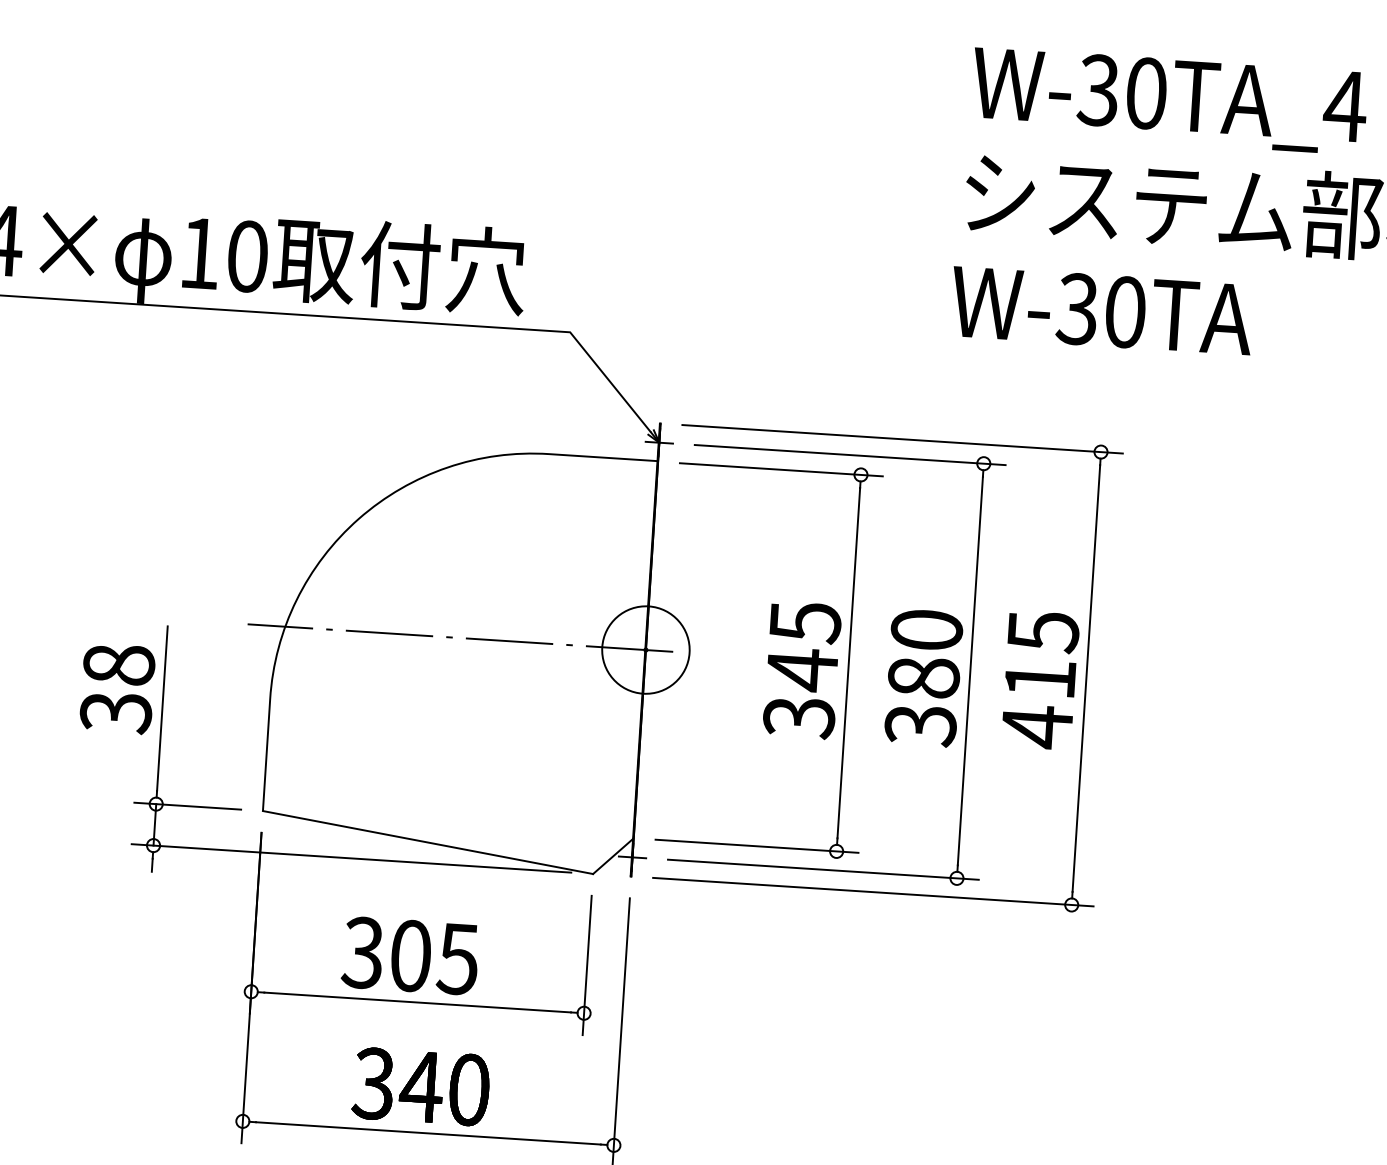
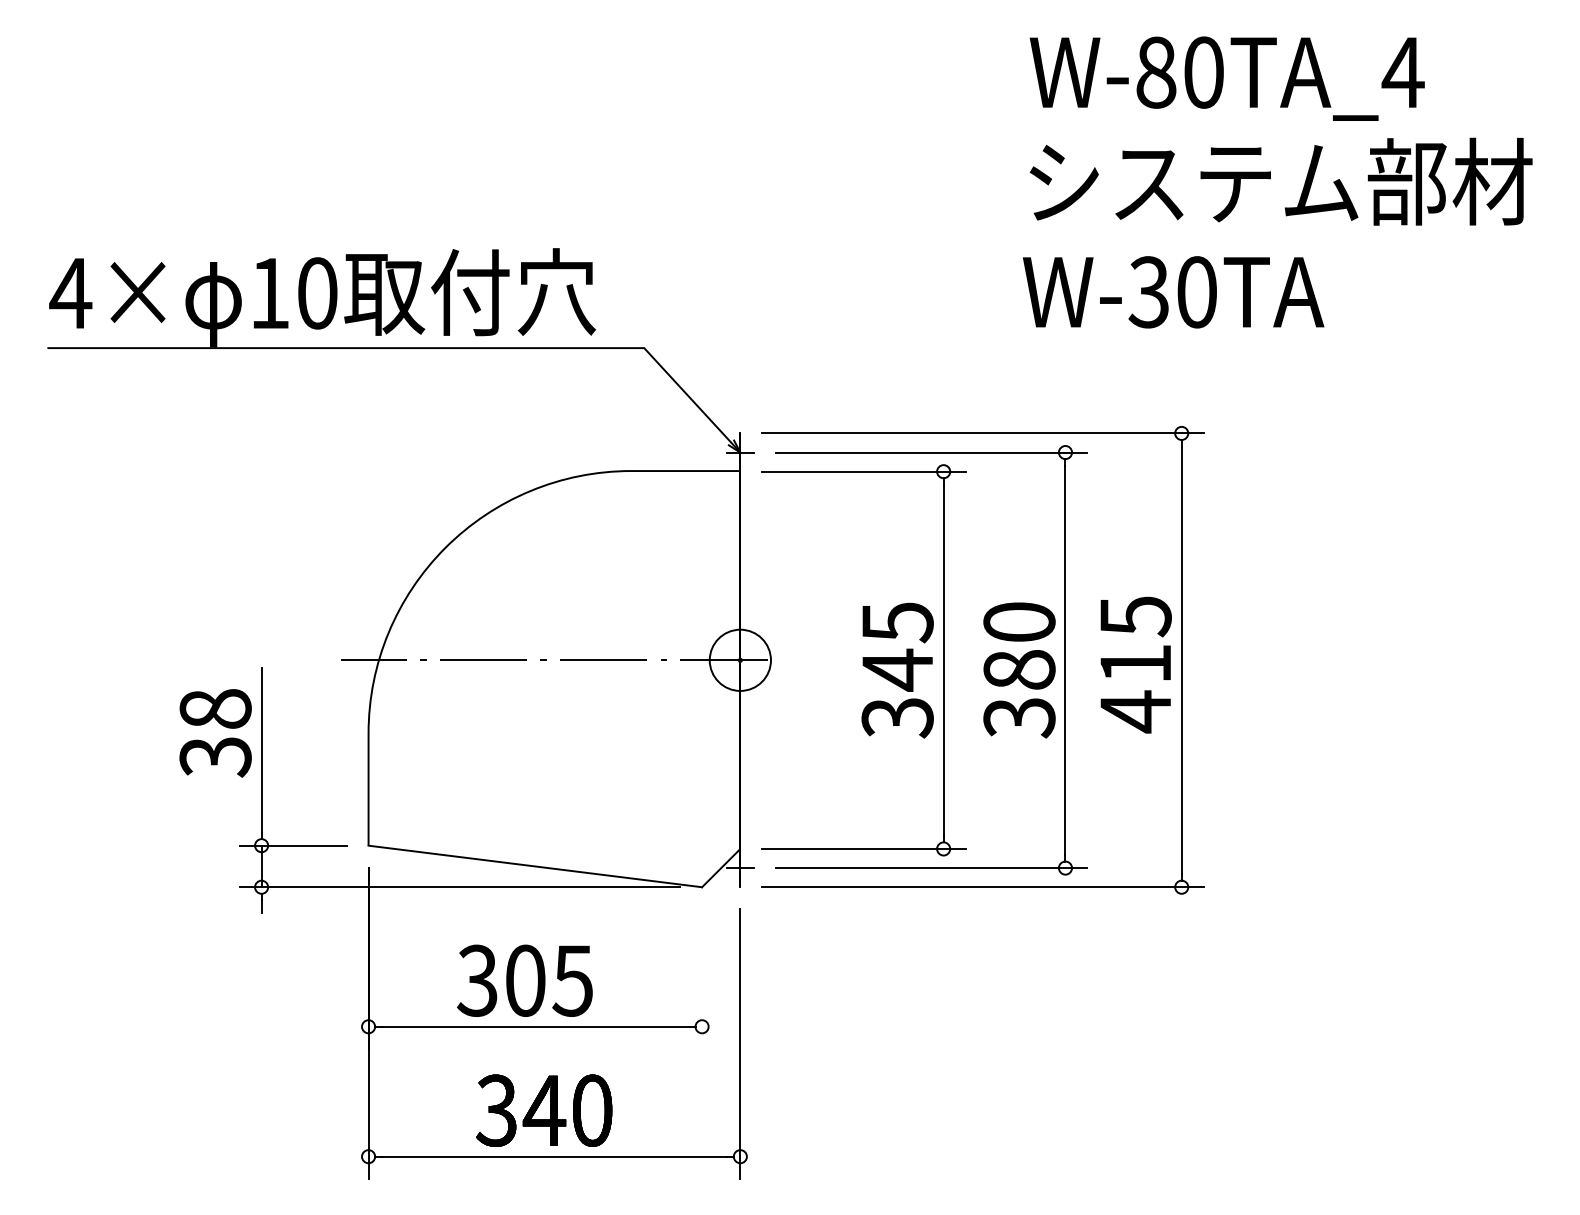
text: (1098, 90) -> (1155, 72), W-30TA_4 -> W-80TA_4
circle: (646, 650) -> (740, 660), size x0.7
line: (587, 965) -> (702, 978), removed

